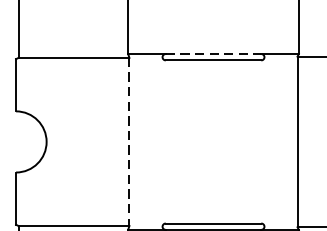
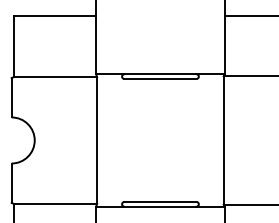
line: (213, 54) -> (160, 74), dashed -> solid
line: (129, 141) -> (97, 140), dashed -> solid

